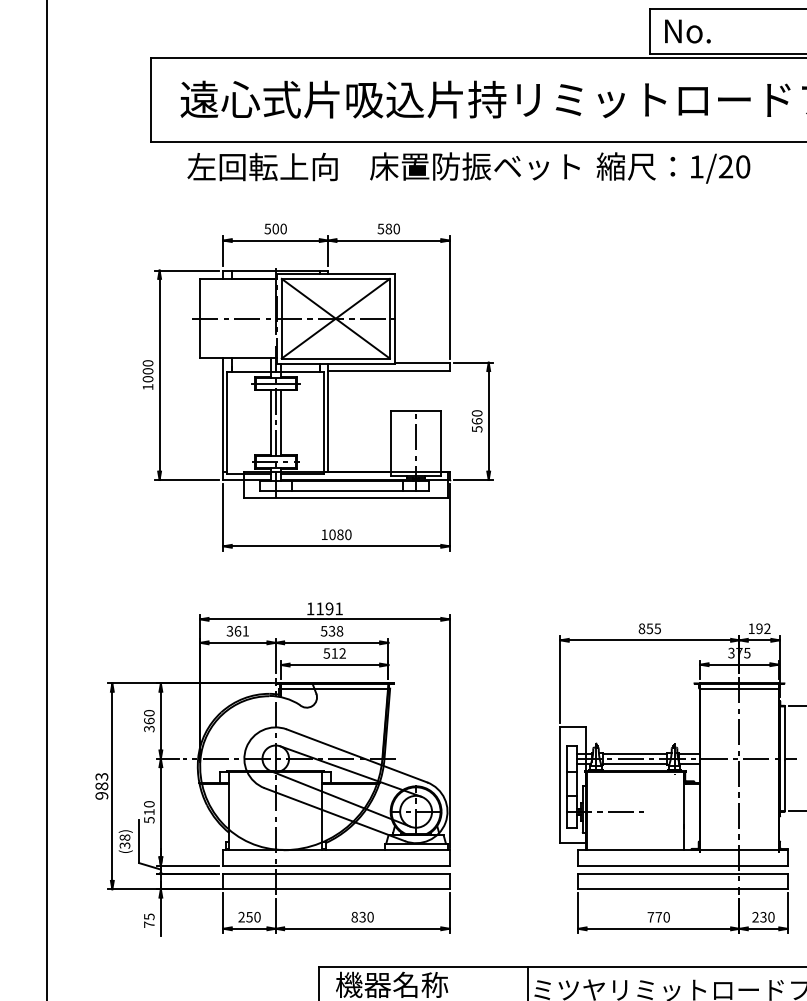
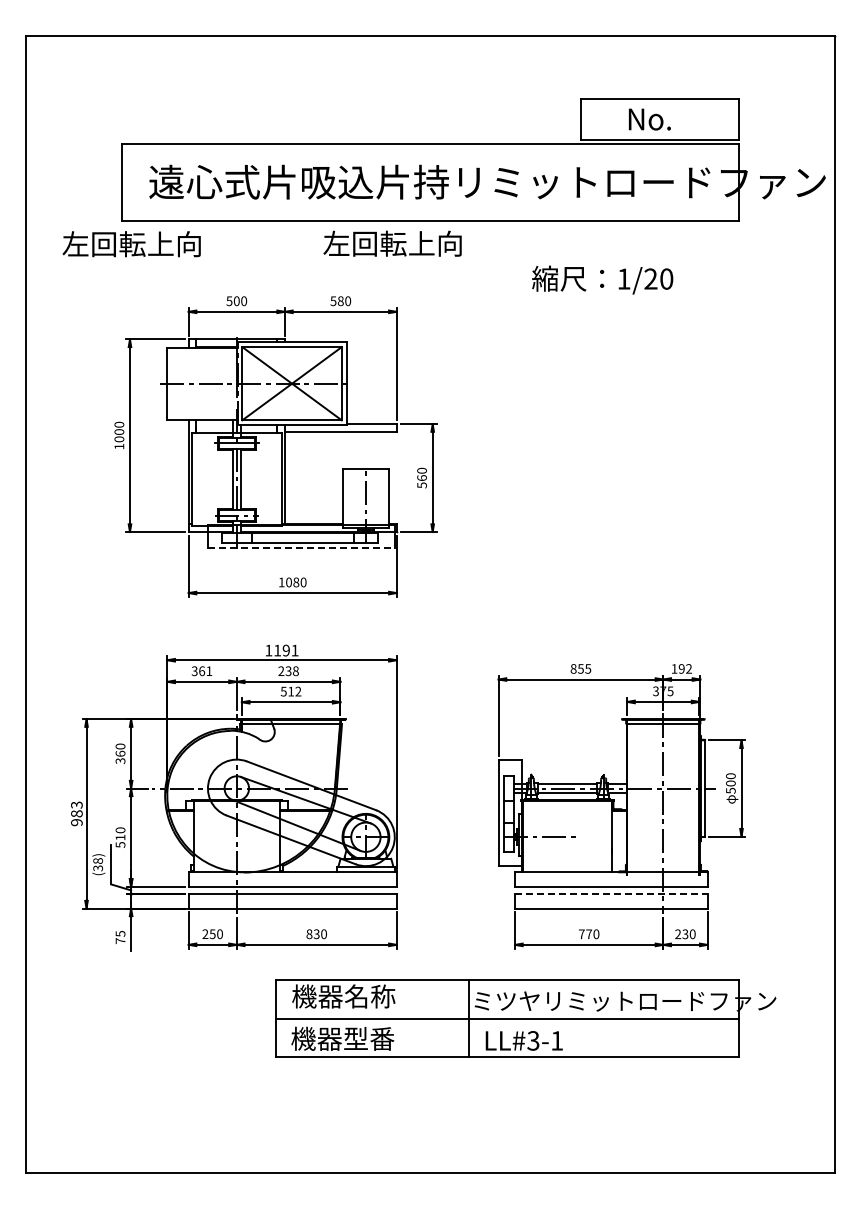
text: (687, 31) -> (649, 119), moved
text: (474, 166) -> (419, 243), 床置防振ベット -> 左回転上向
text: (262, 167) -> (131, 244), moved
text: (673, 167) -> (602, 279), moved
line: (346, 497) -> (301, 548), solid -> dashed
text: (324, 631) -> (281, 671), 538 -> 238
line: (683, 874) -> (611, 894), solid -> dashed

